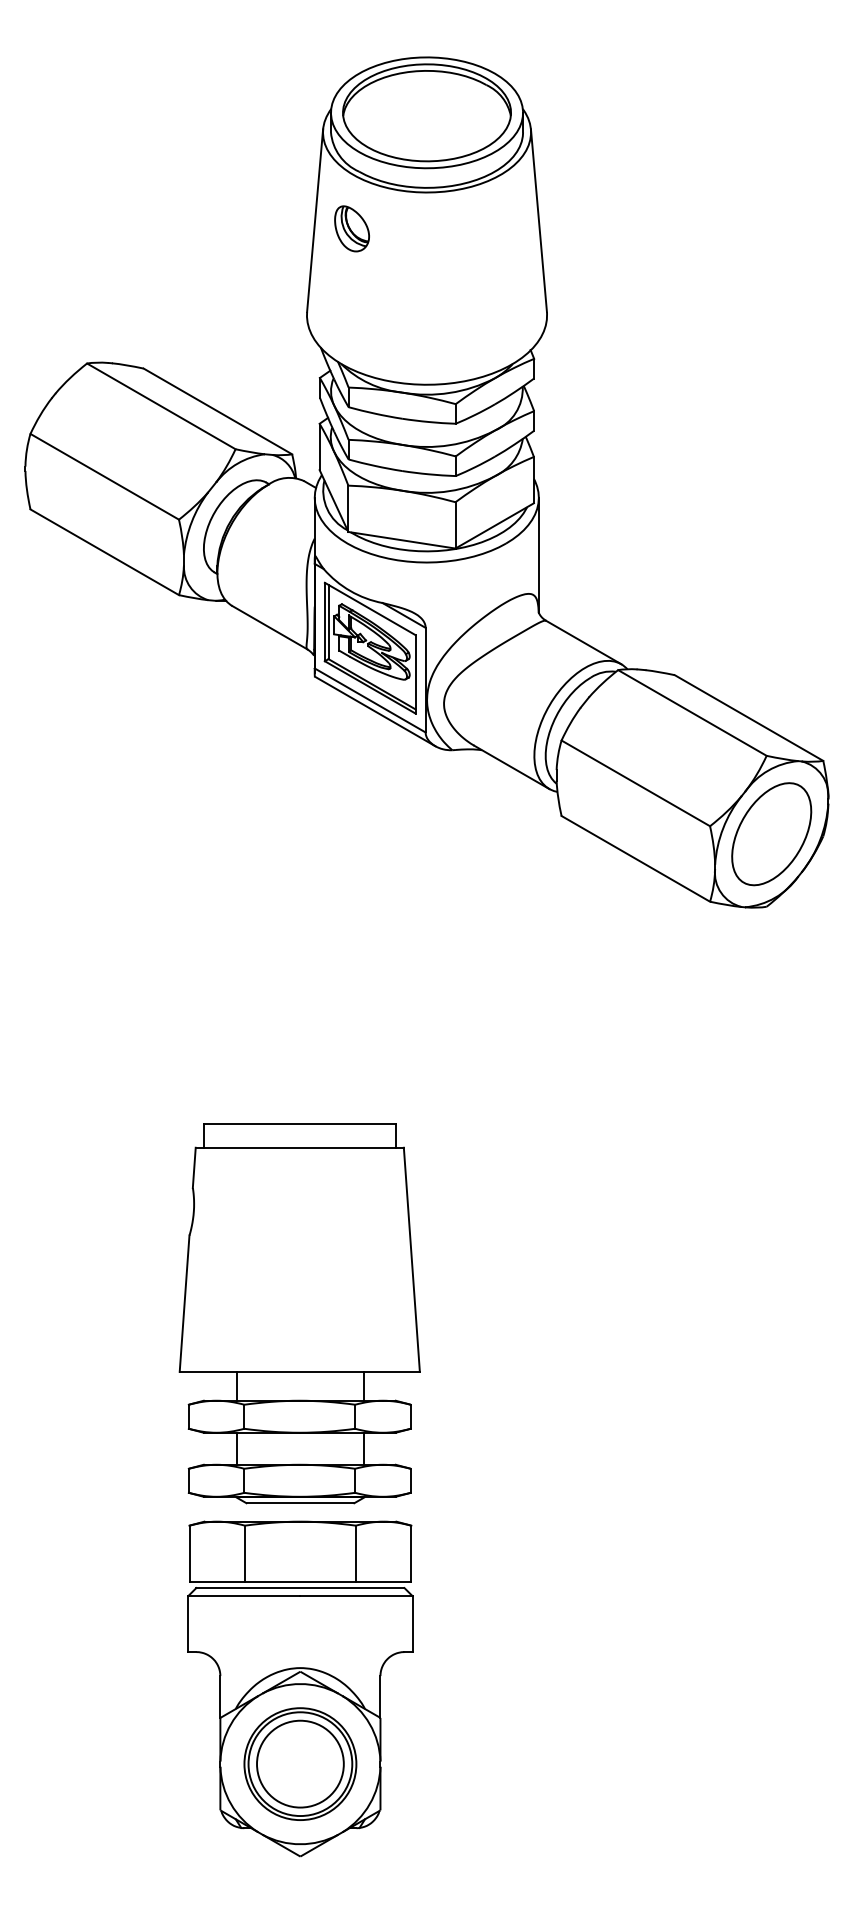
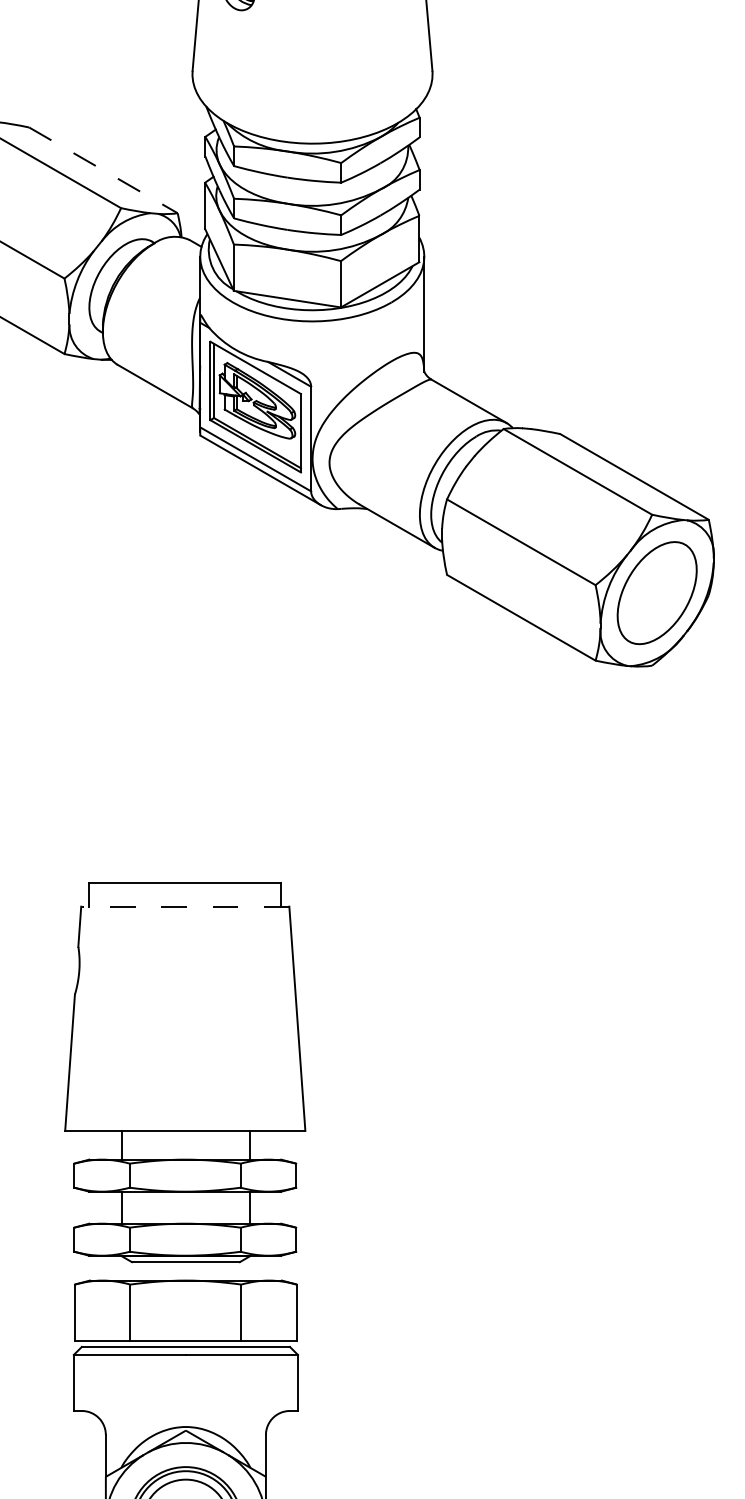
line: (217, 411) -> (102, 170), solid -> dashed
line: (299, 1147) -> (184, 906), solid -> dashed

